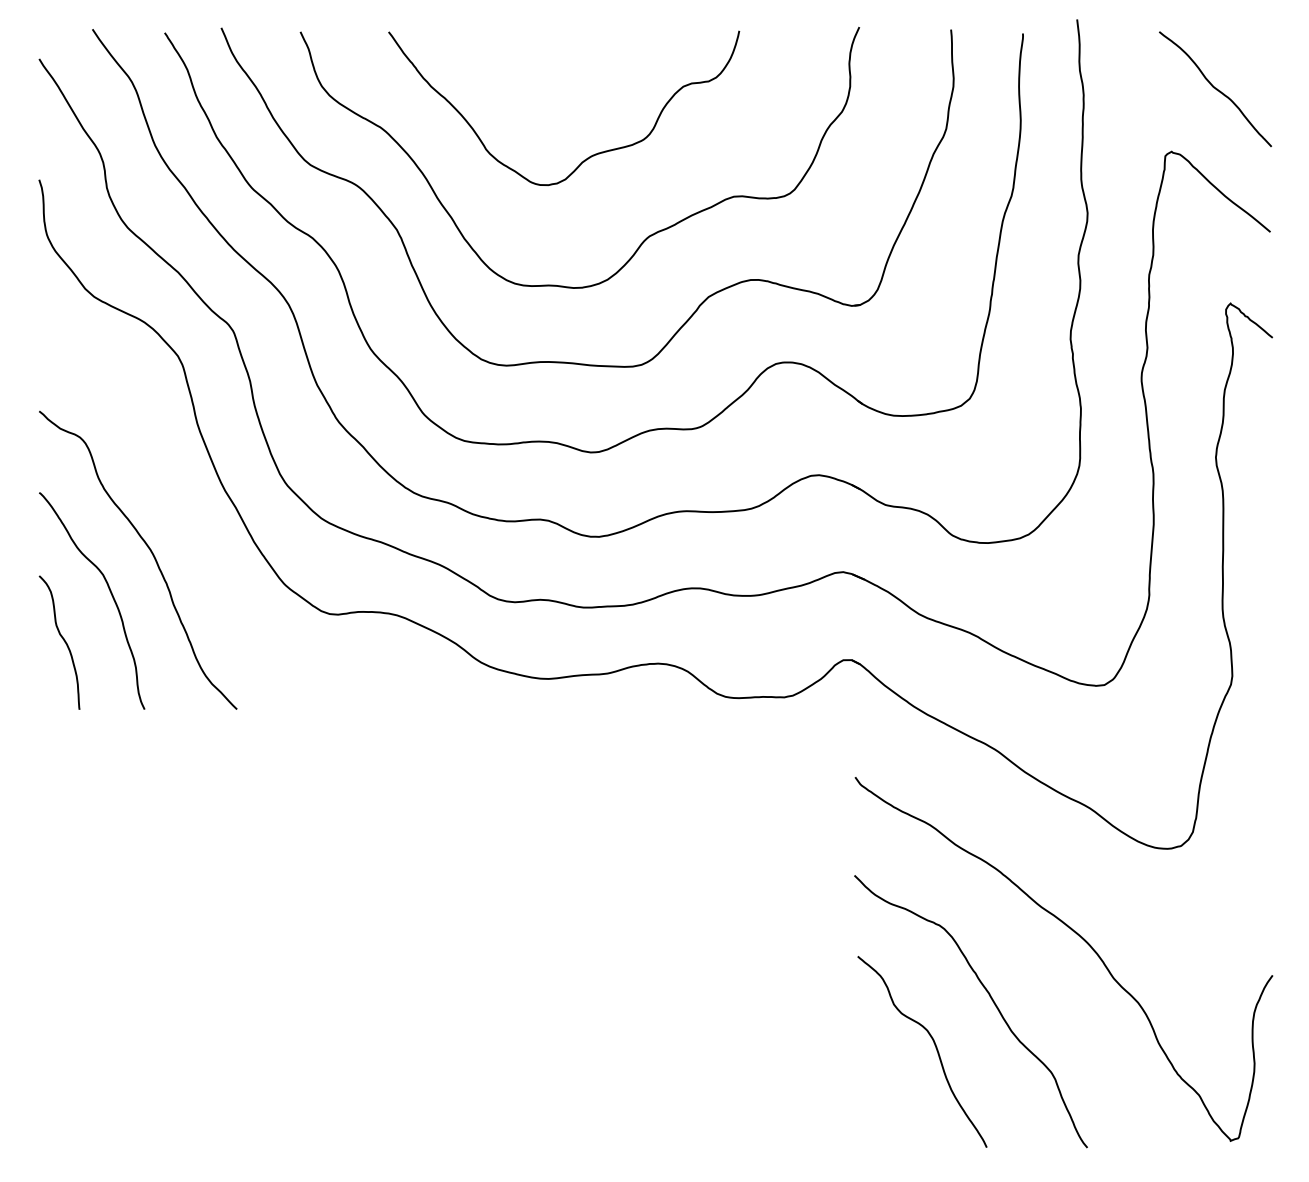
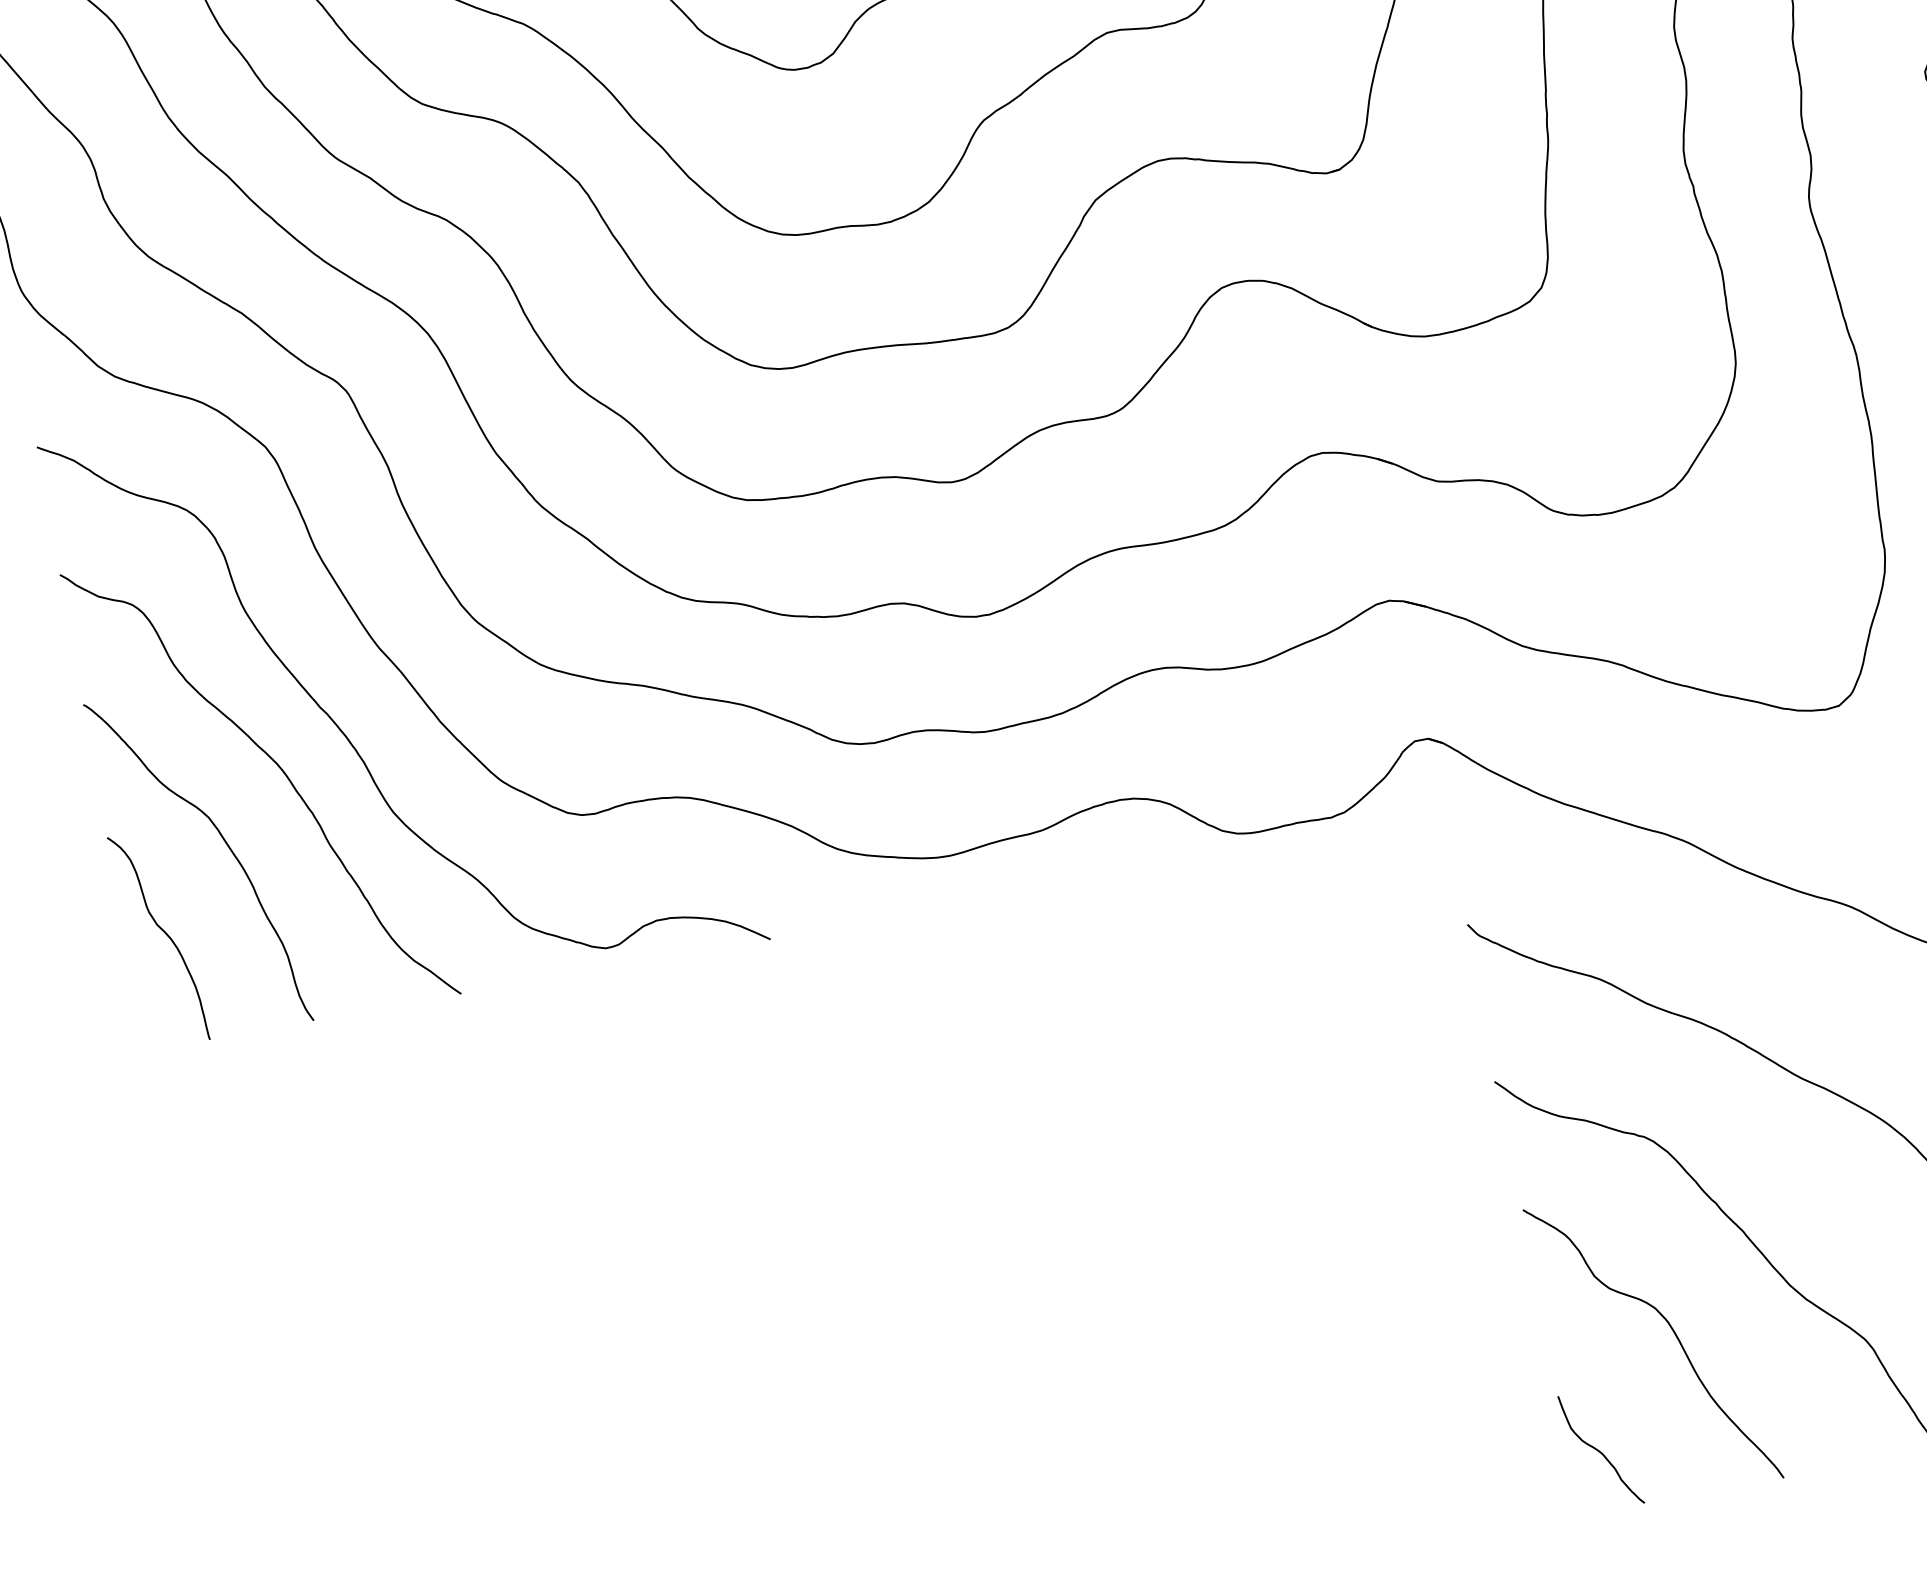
curve: (196, 540) -> (347, 735), added
curve: (878, 1110) -> (1600, 1449), added

